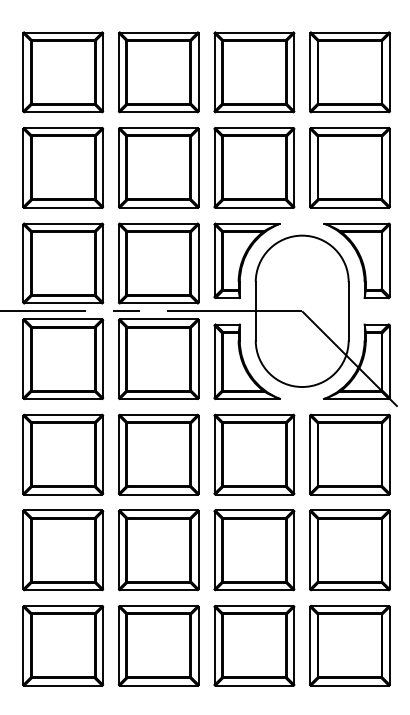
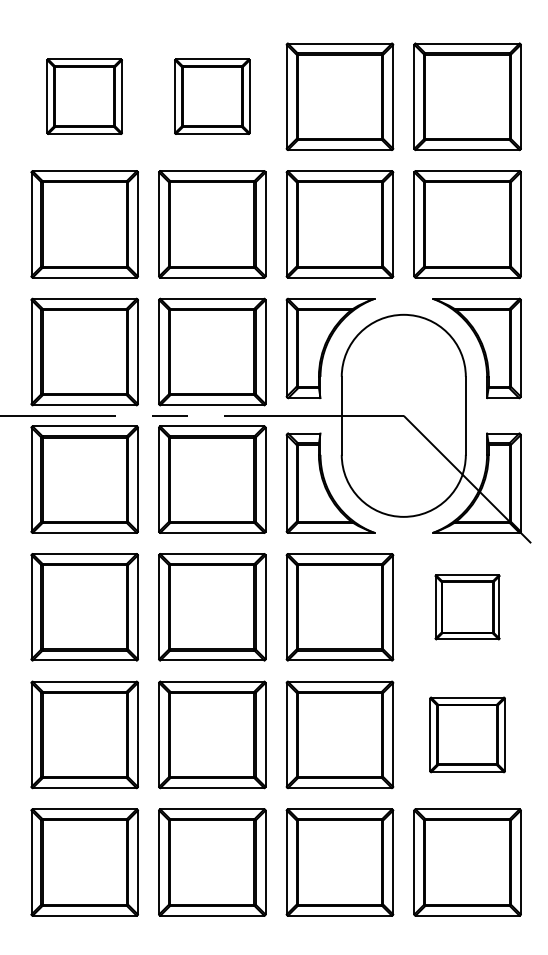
part: (63, 72) -> (84, 96), size x0.7
part: (158, 72) -> (212, 96), size x0.7
part: (349, 454) -> (467, 607), size x0.6
part: (349, 549) -> (467, 734), size x0.7

